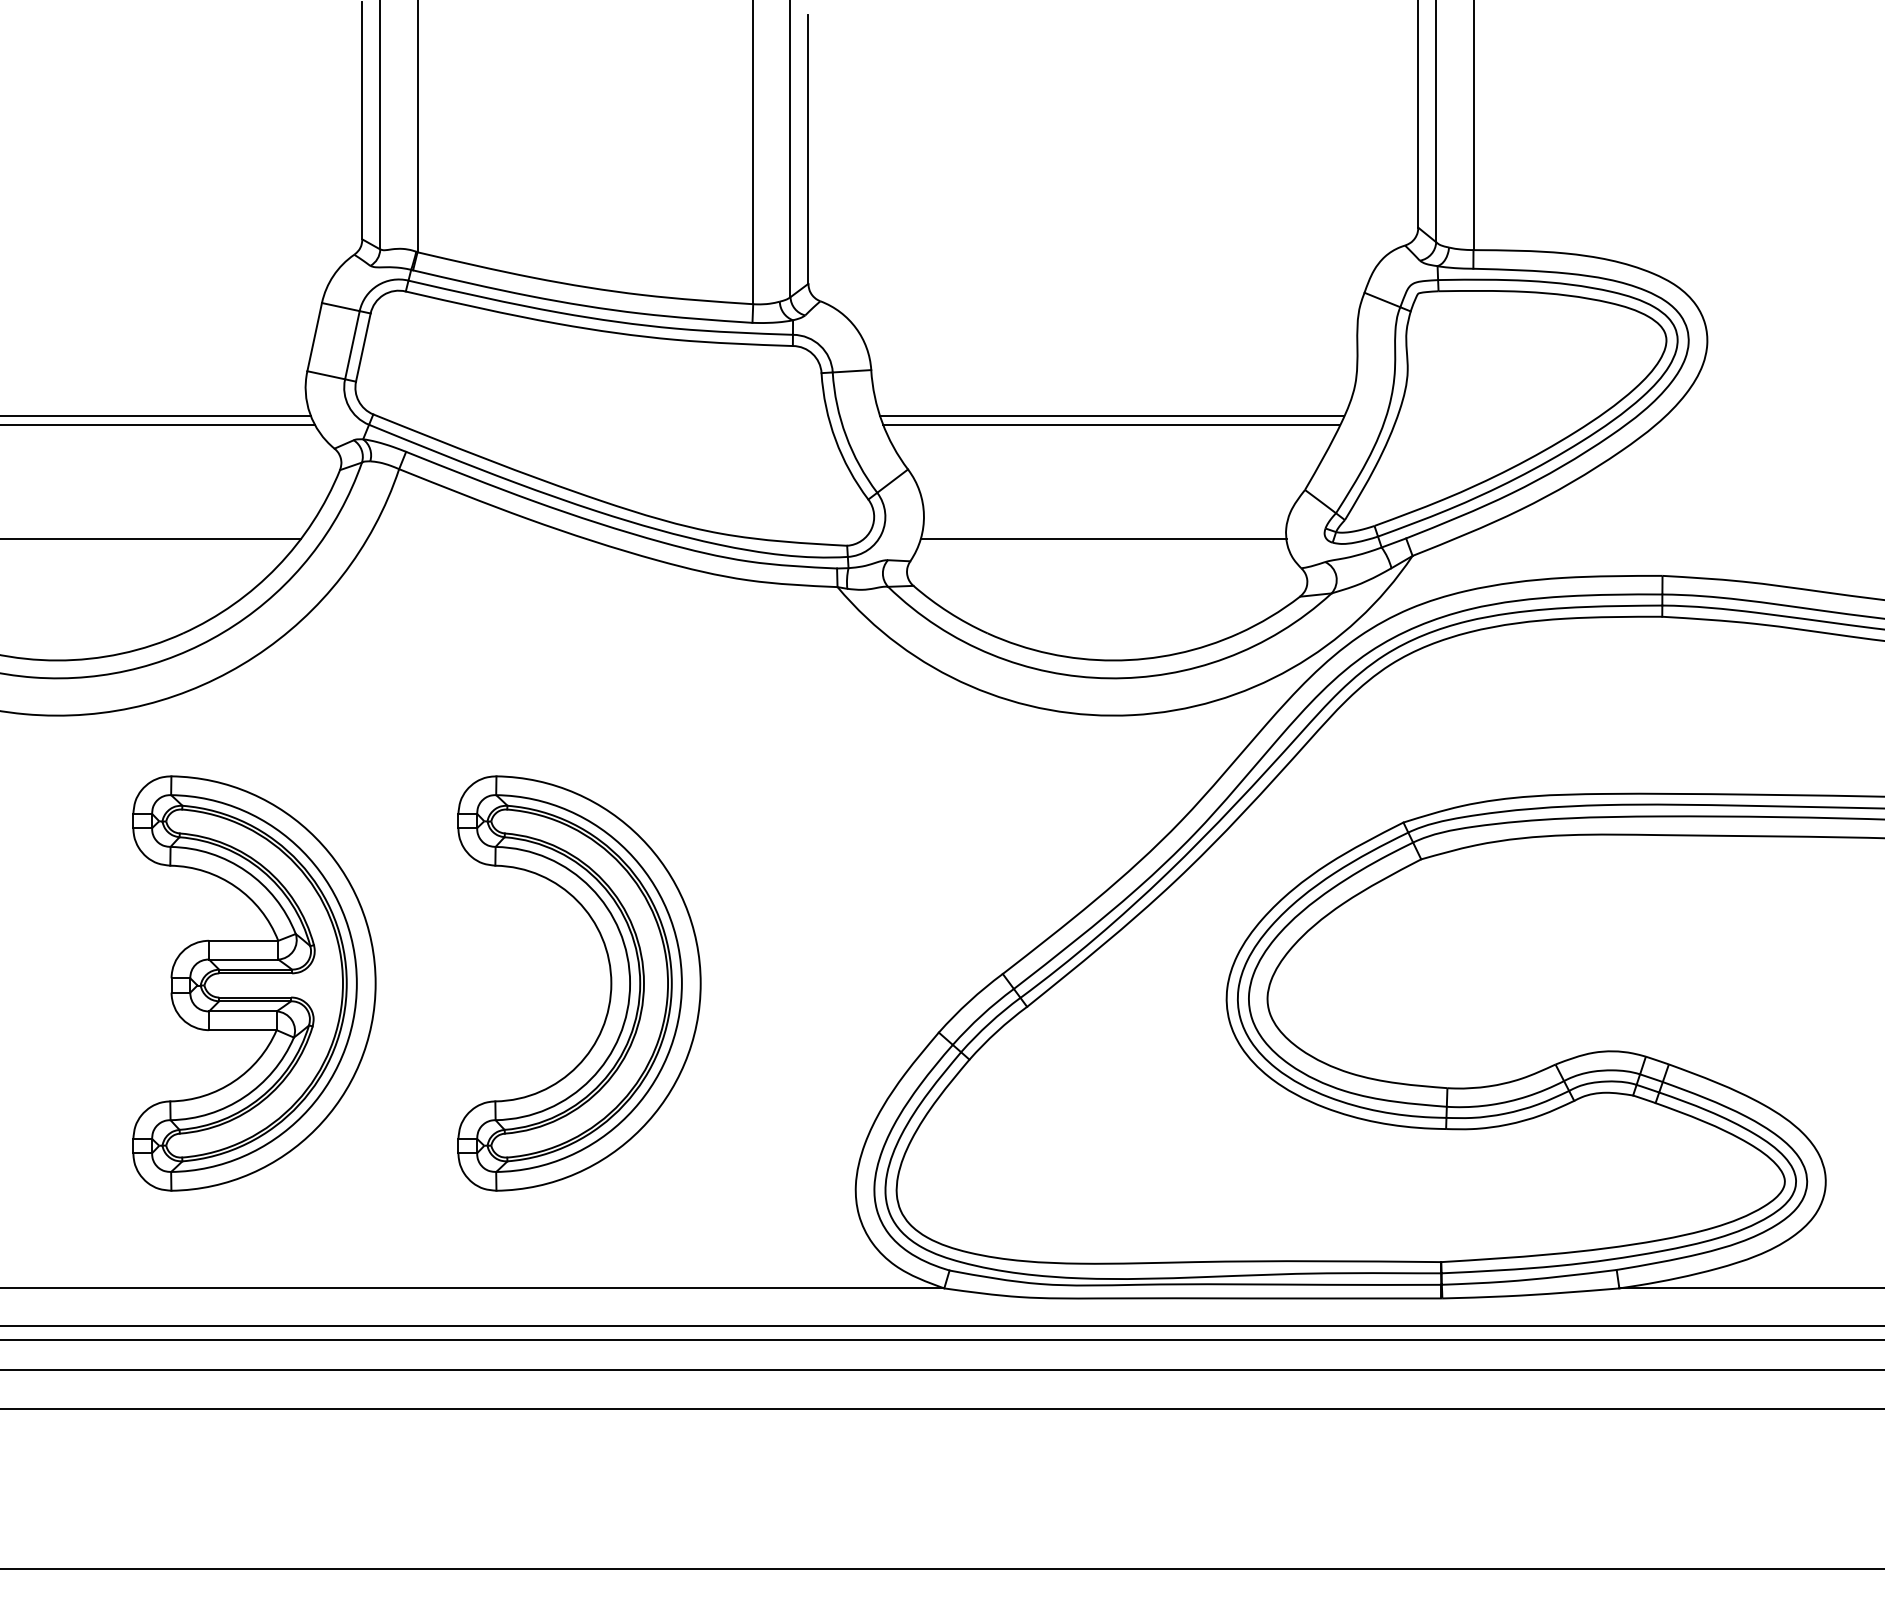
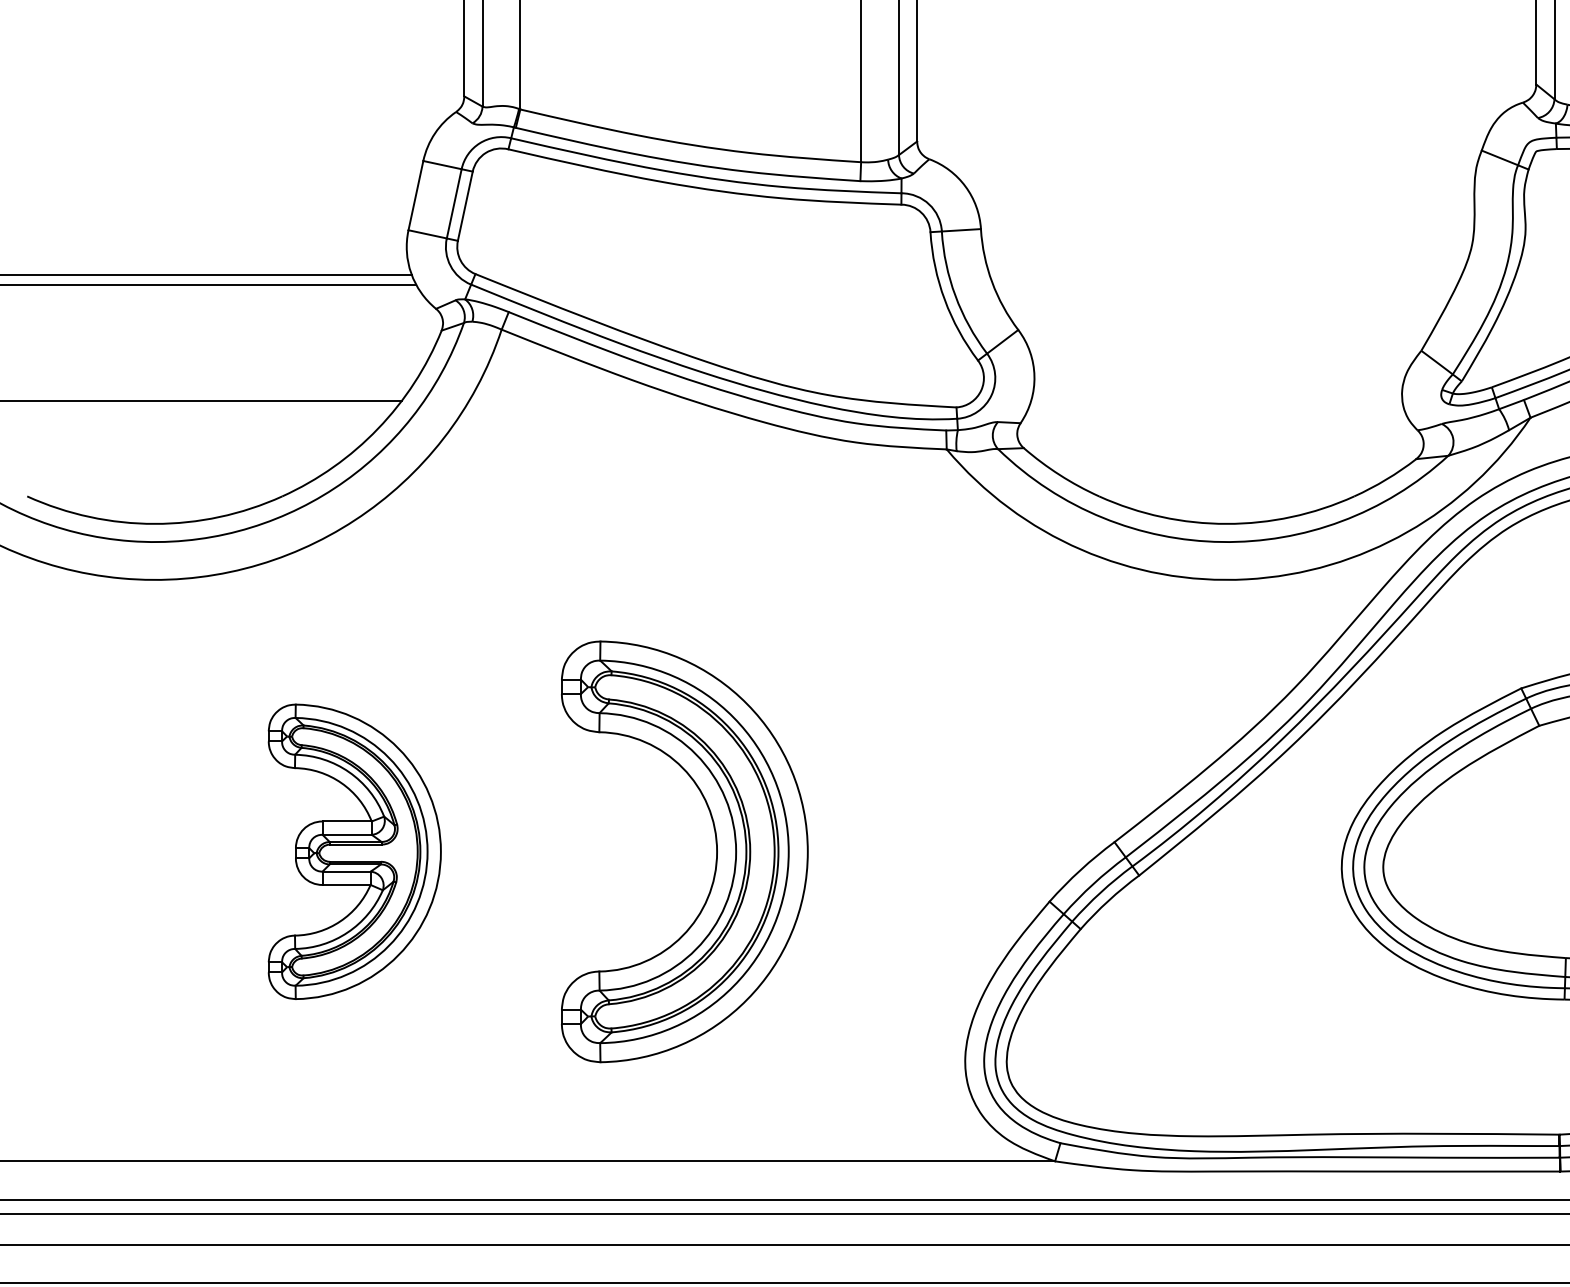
line: (1111, 415) -> (1224, 275), removed
line: (1111, 425) -> (1224, 285), removed
line: (1103, 539) -> (1216, 401), removed
part: (254, 983) -> (354, 851), size x0.7

